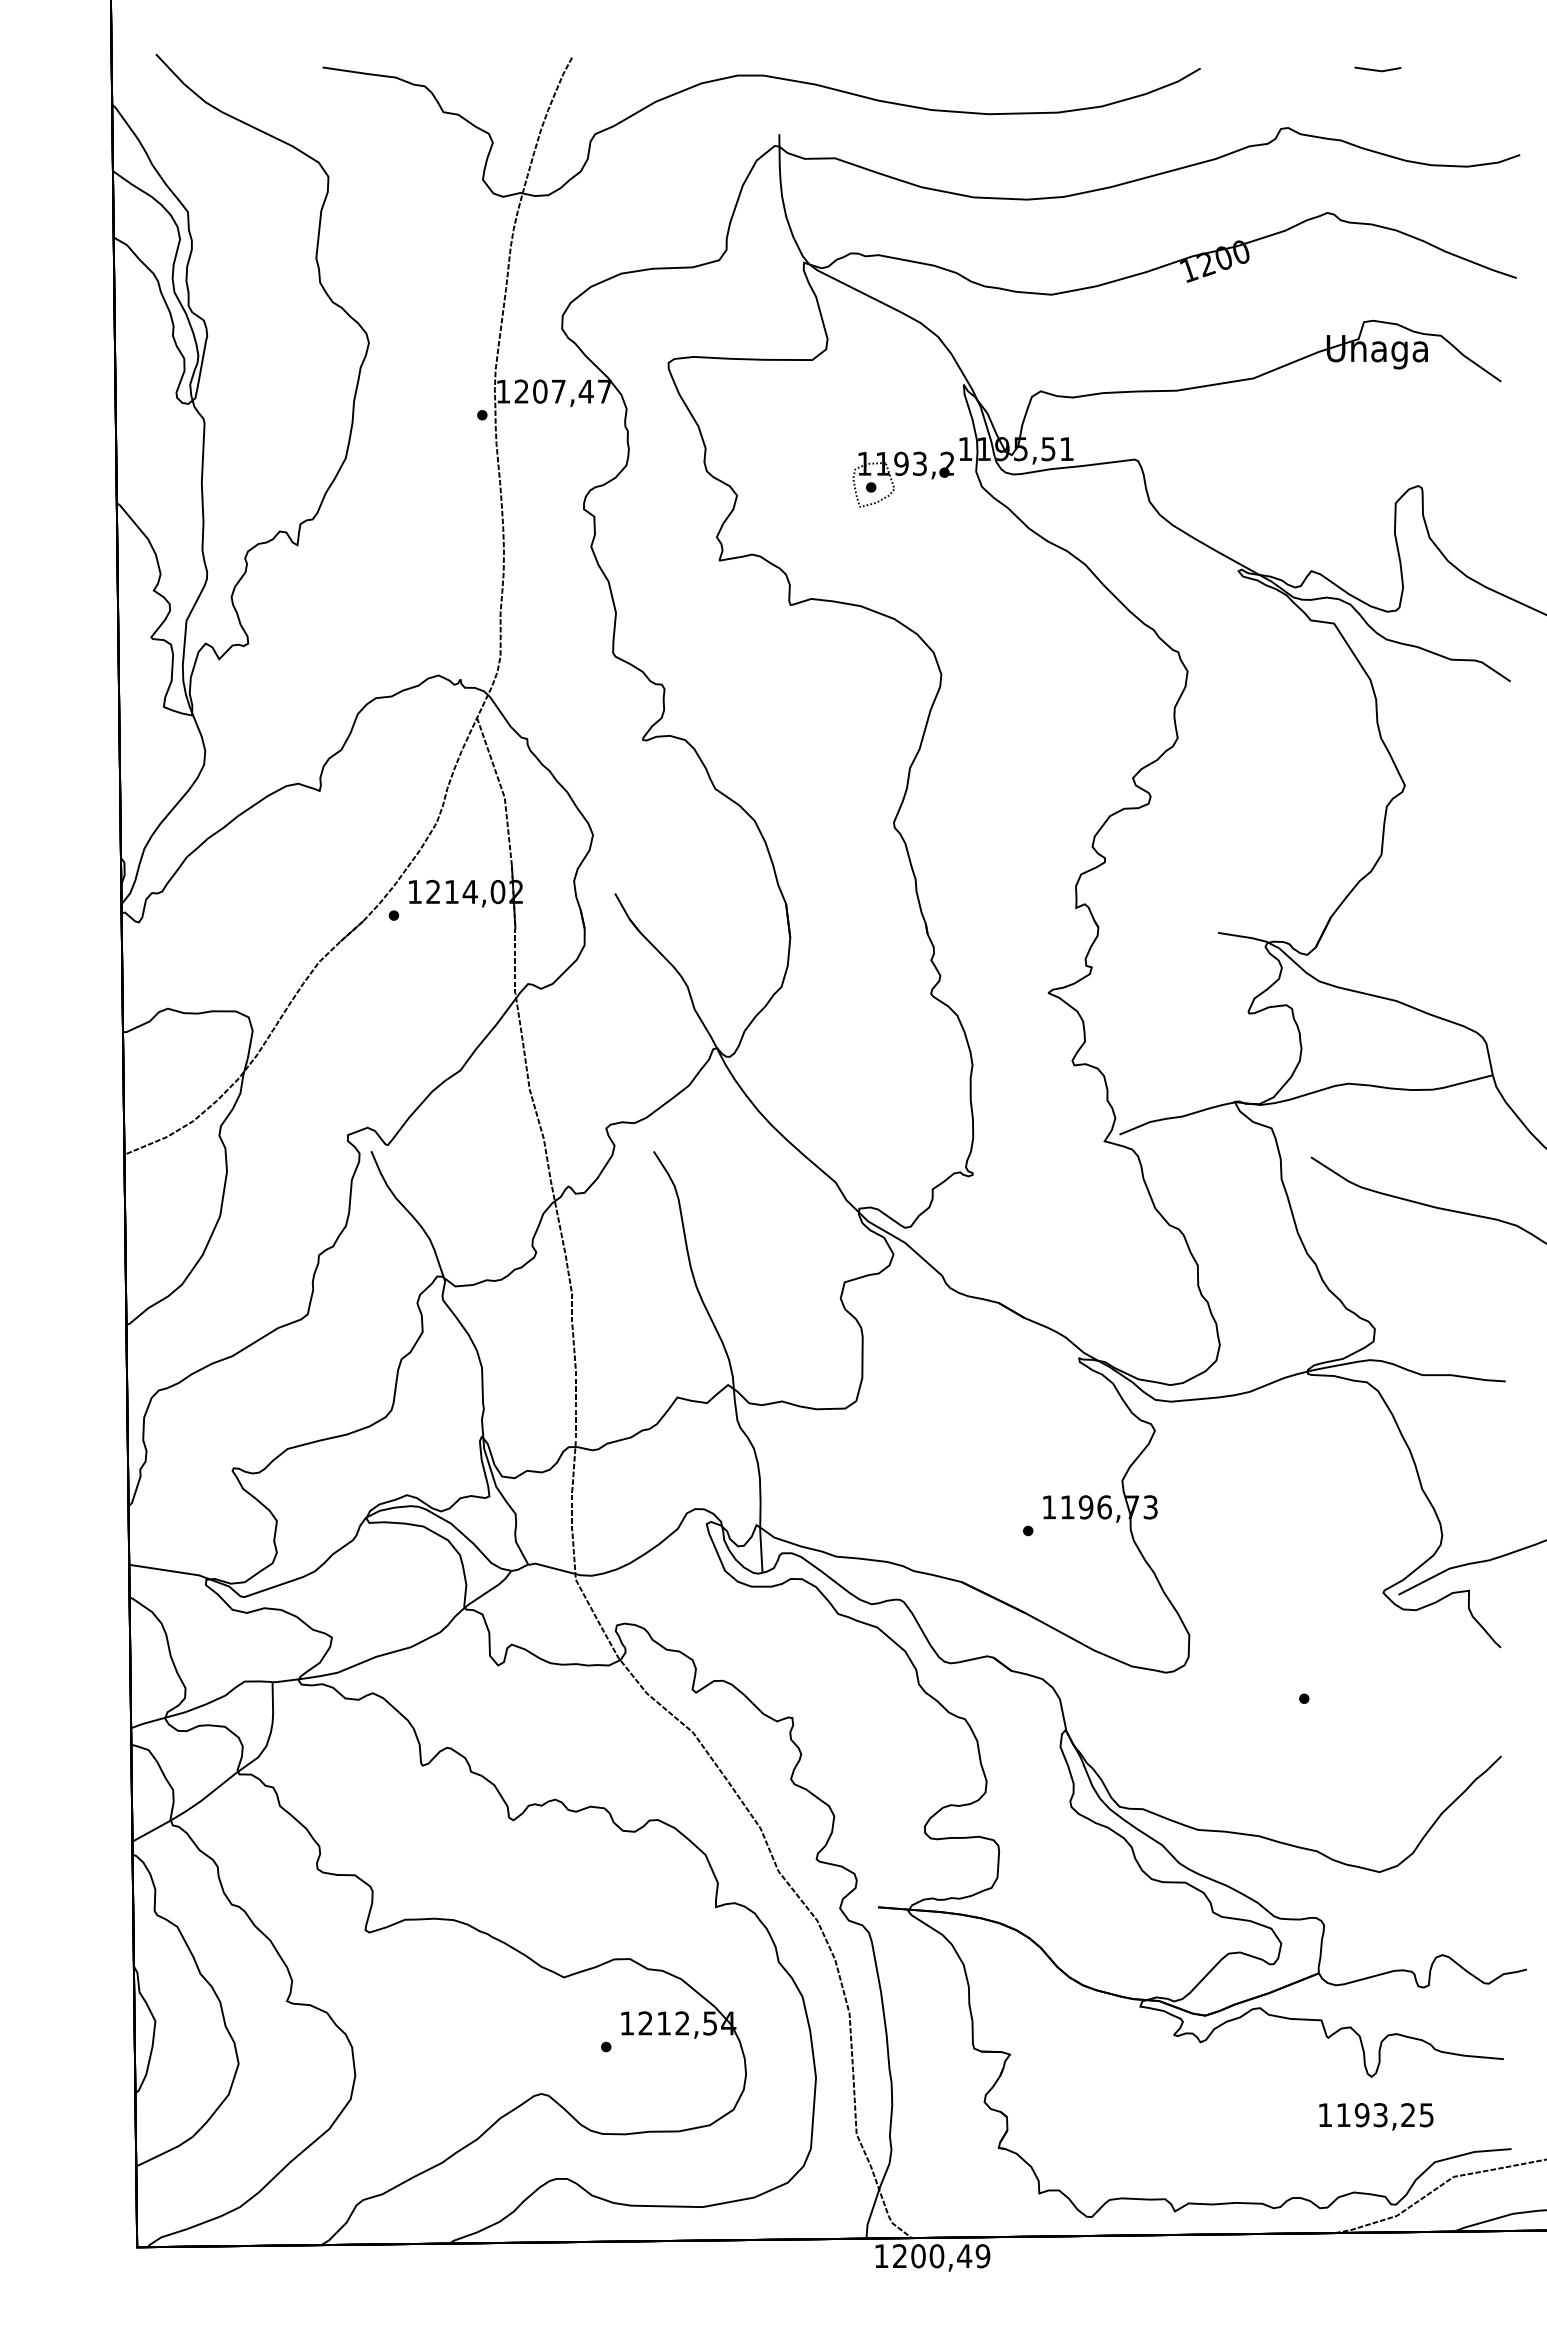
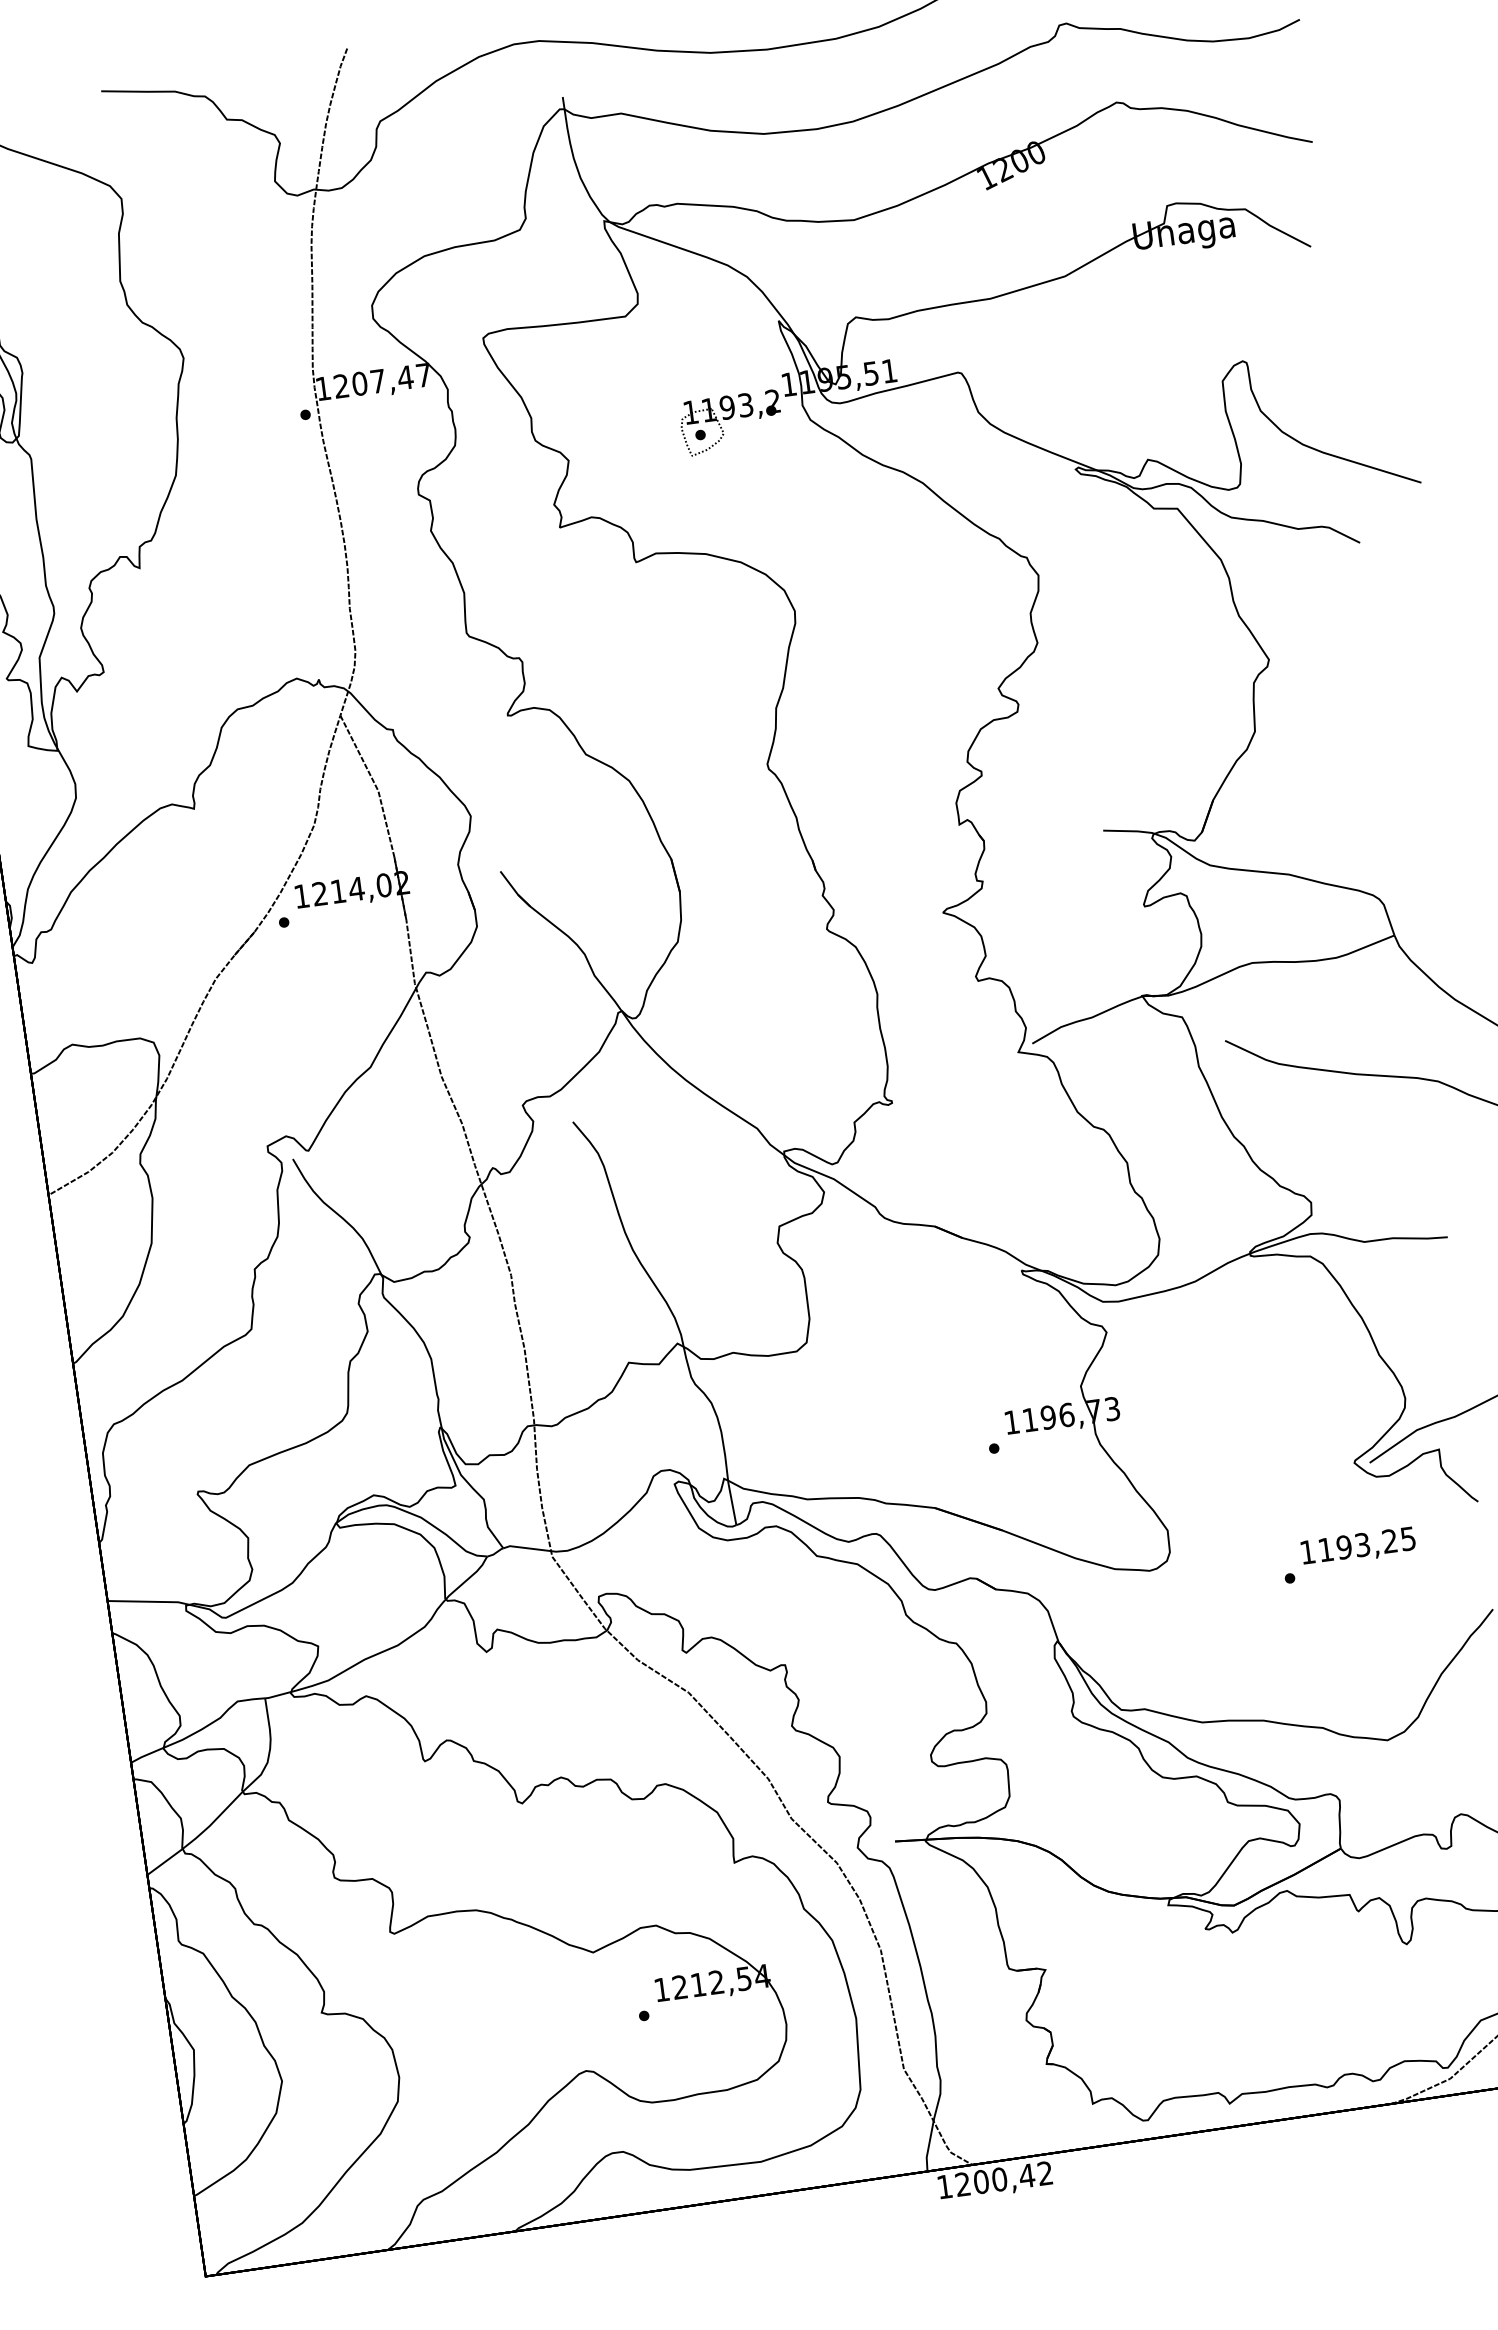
text: (1376, 2116) -> (1358, 1546), moved
text: (982, 2256) -> (1044, 2173), 1200,49 -> 1200,42

